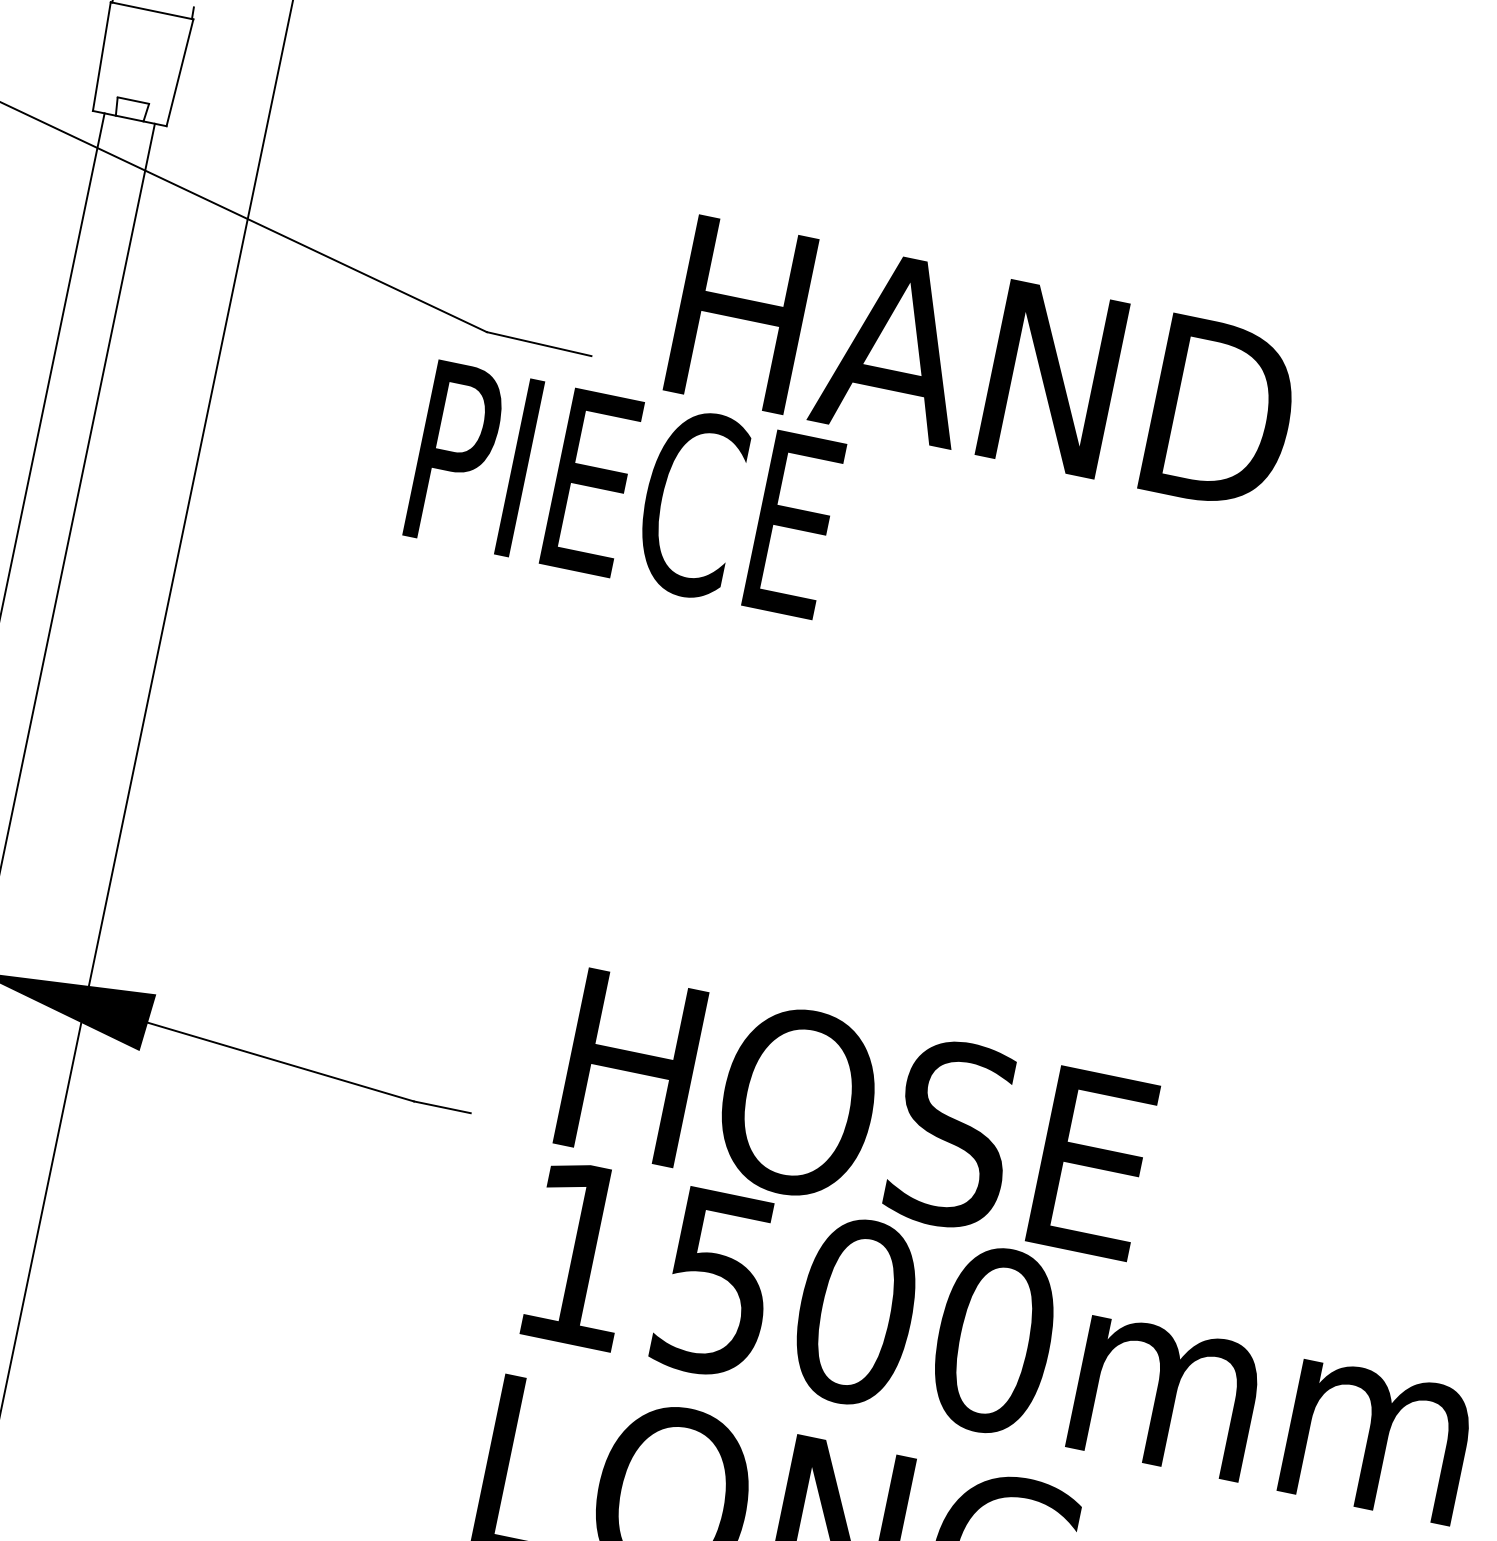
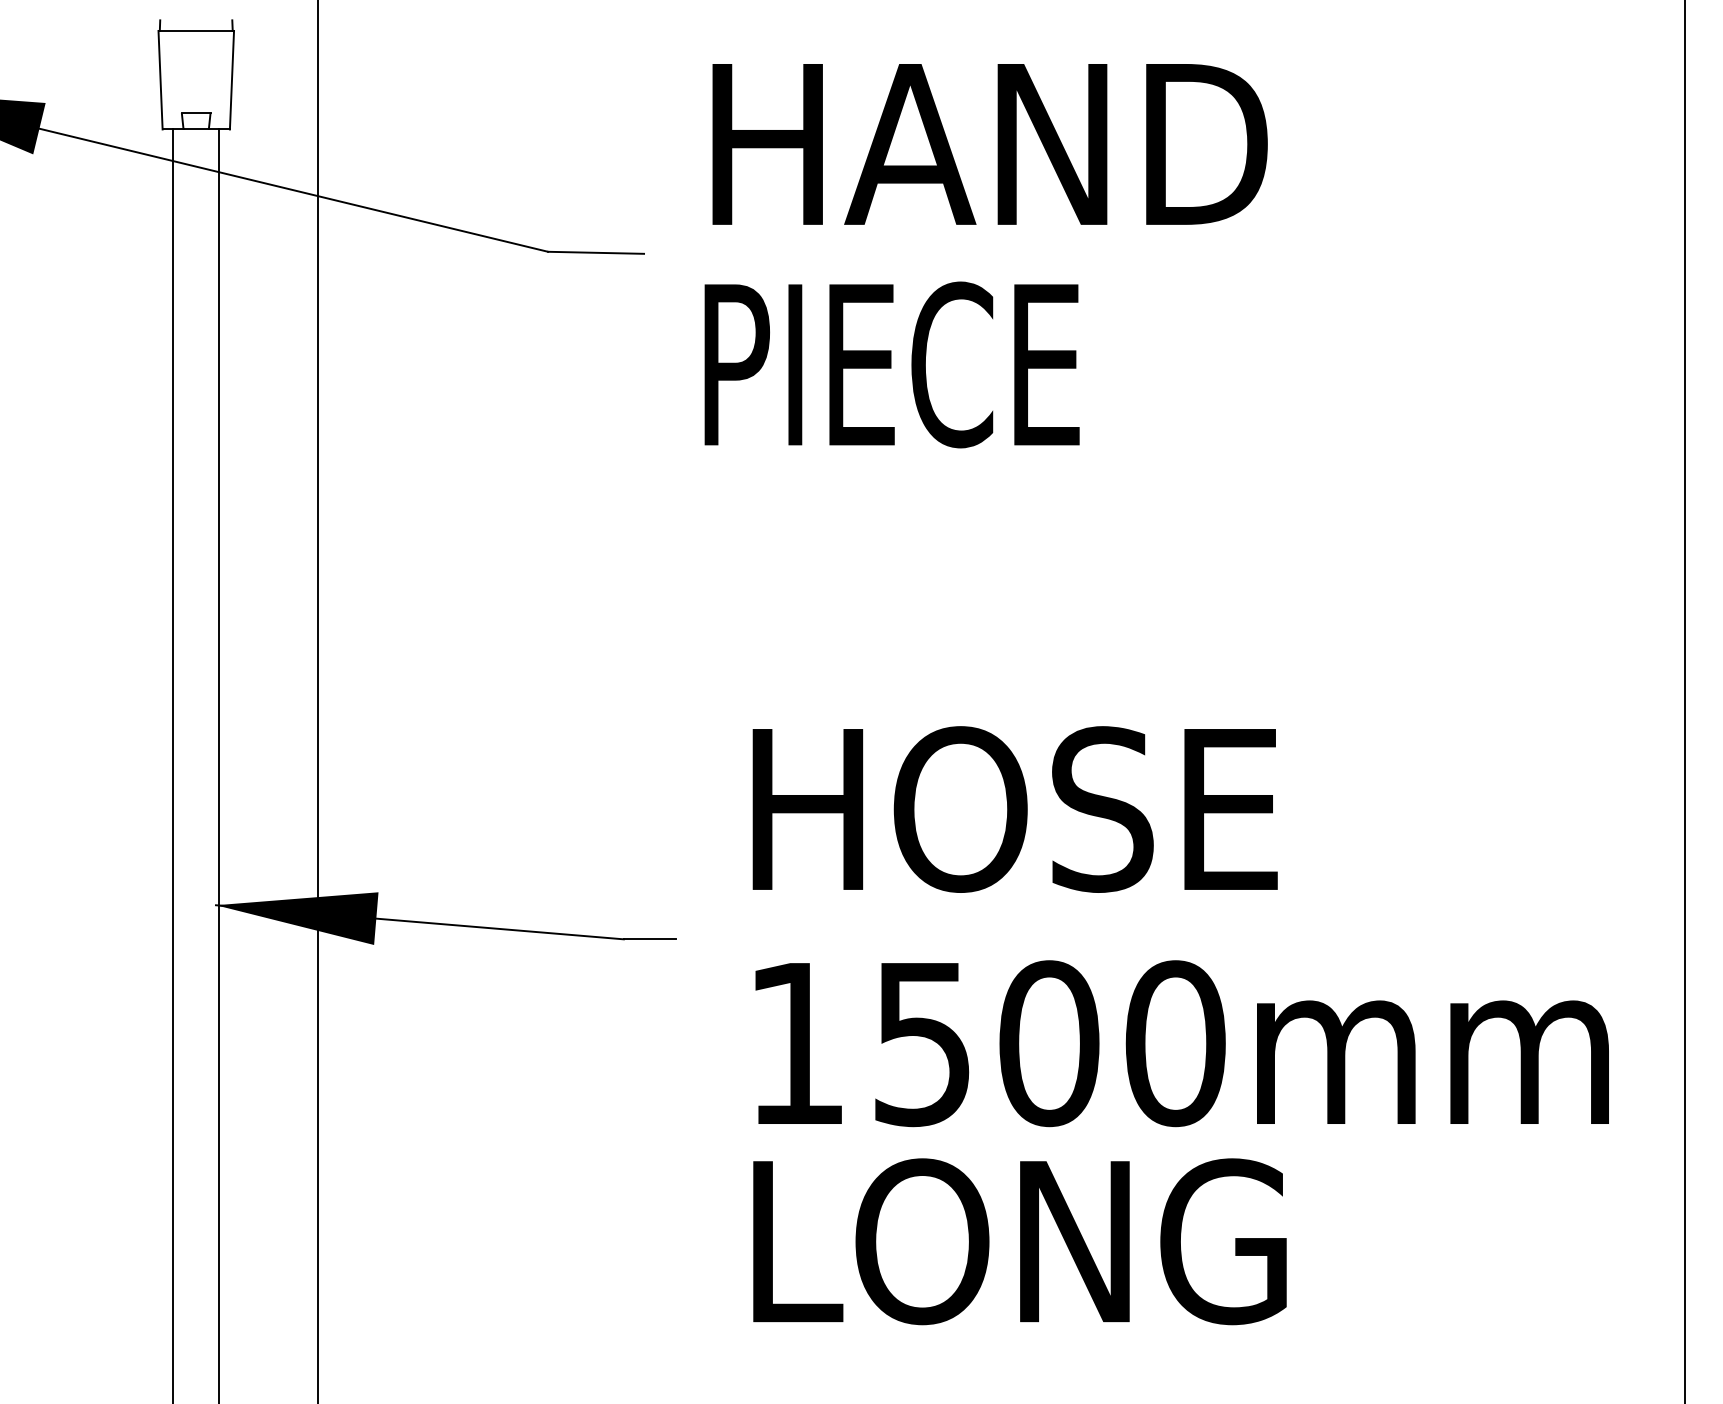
text: (983, 365) -> (989, 144), moved
text: (624, 489) -> (891, 364), moved
text: (857, 1114) -> (1014, 809), moved

